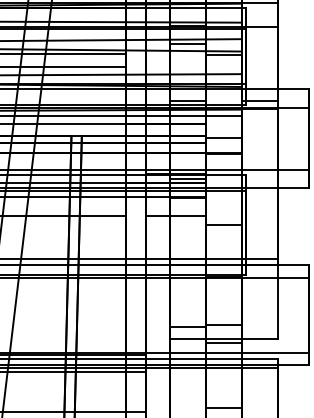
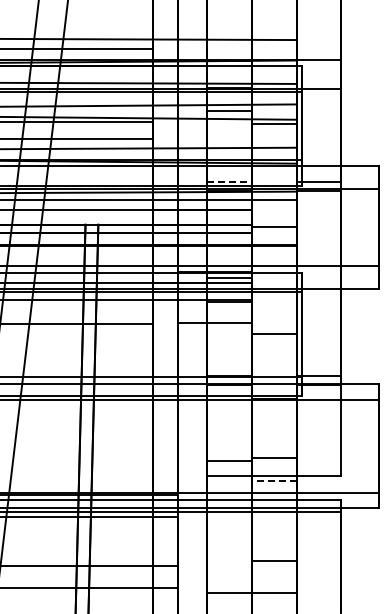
line: (188, 101) -> (230, 181), solid -> dashed
line: (223, 342) -> (273, 480), solid -> dashed

